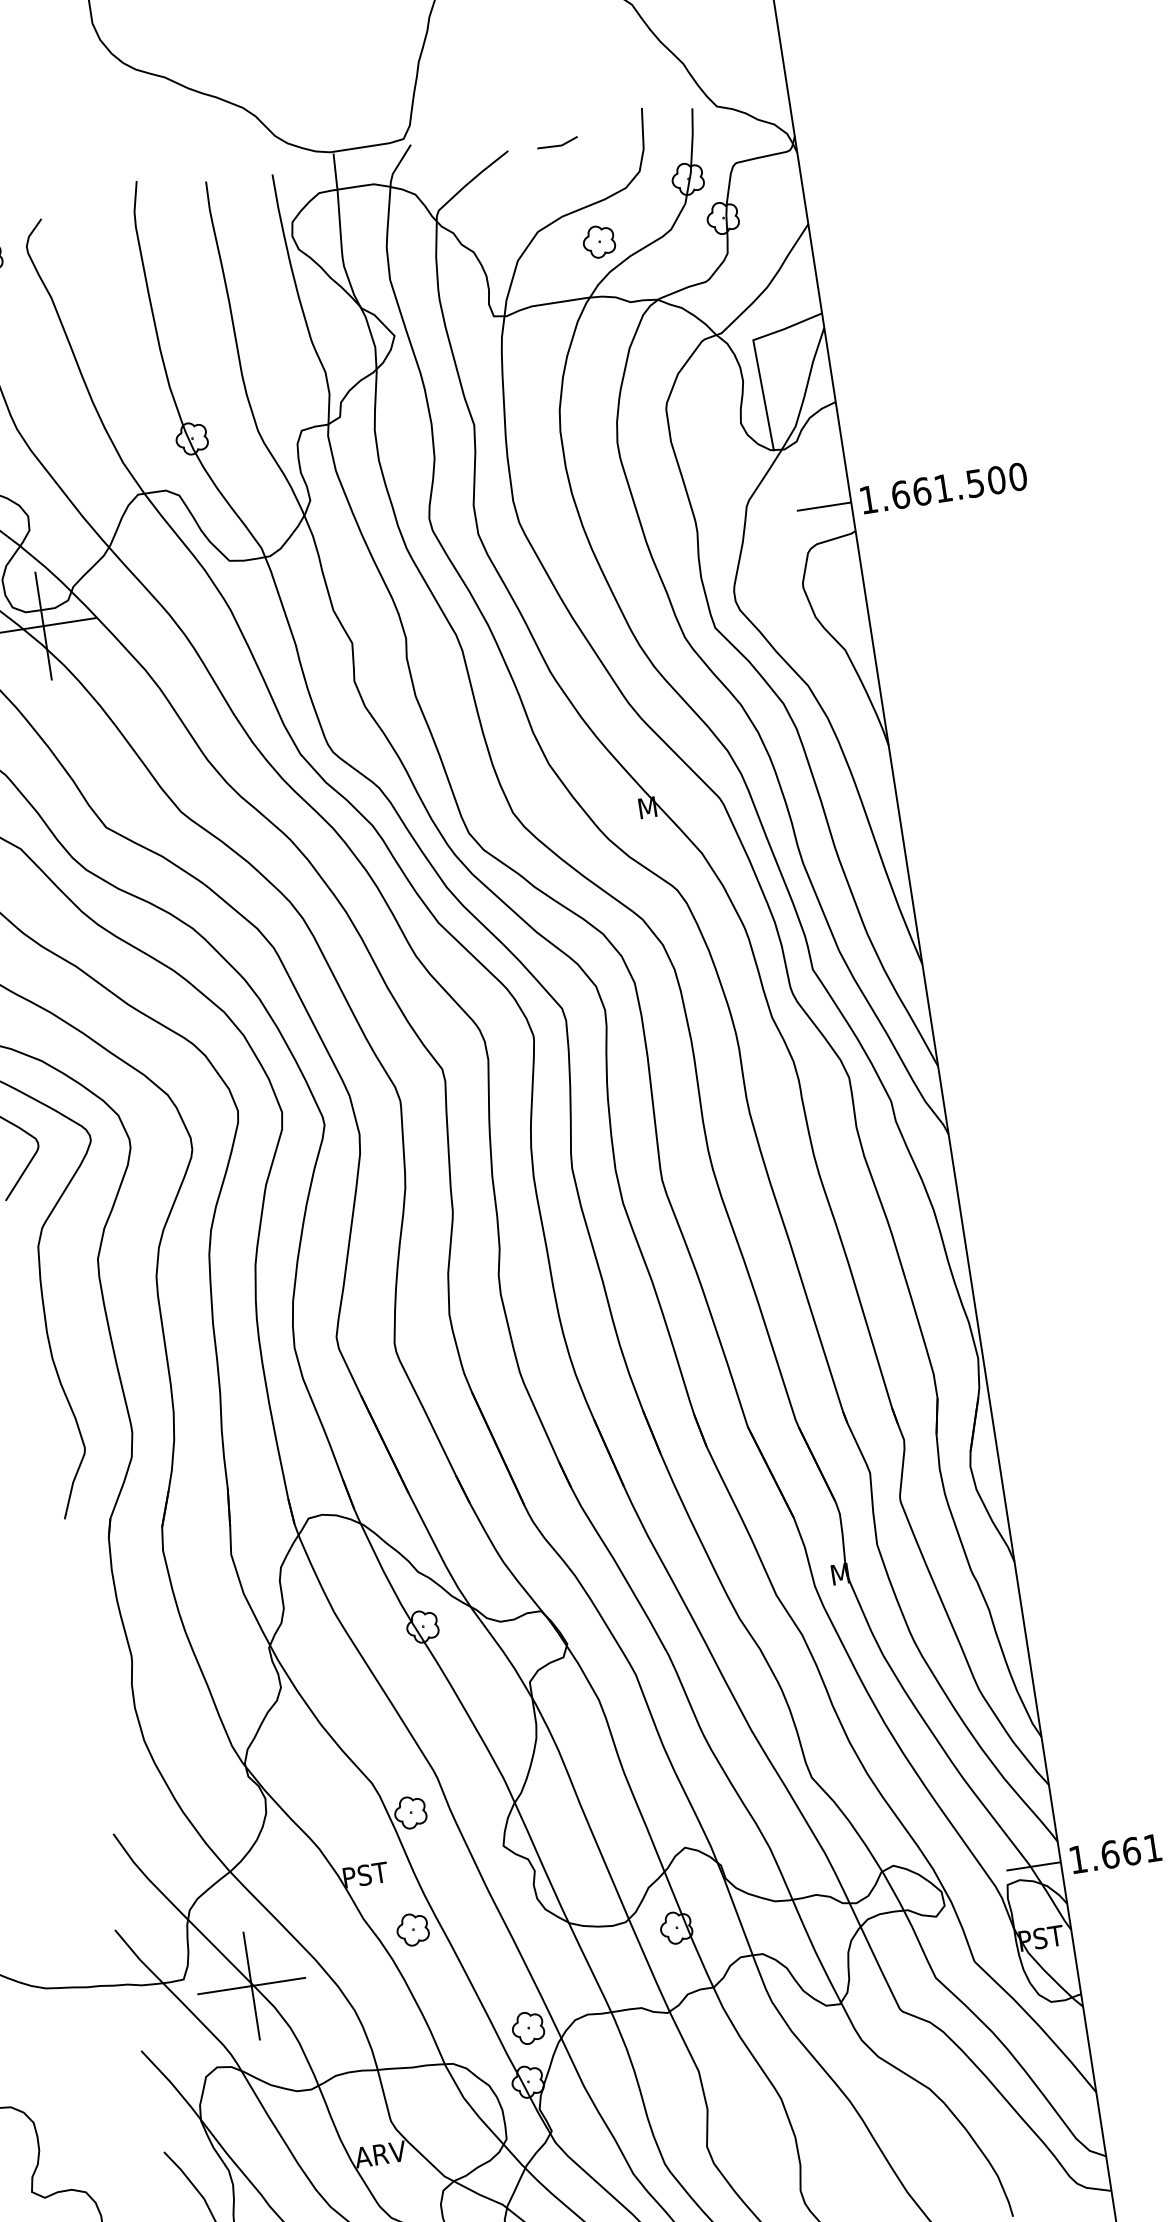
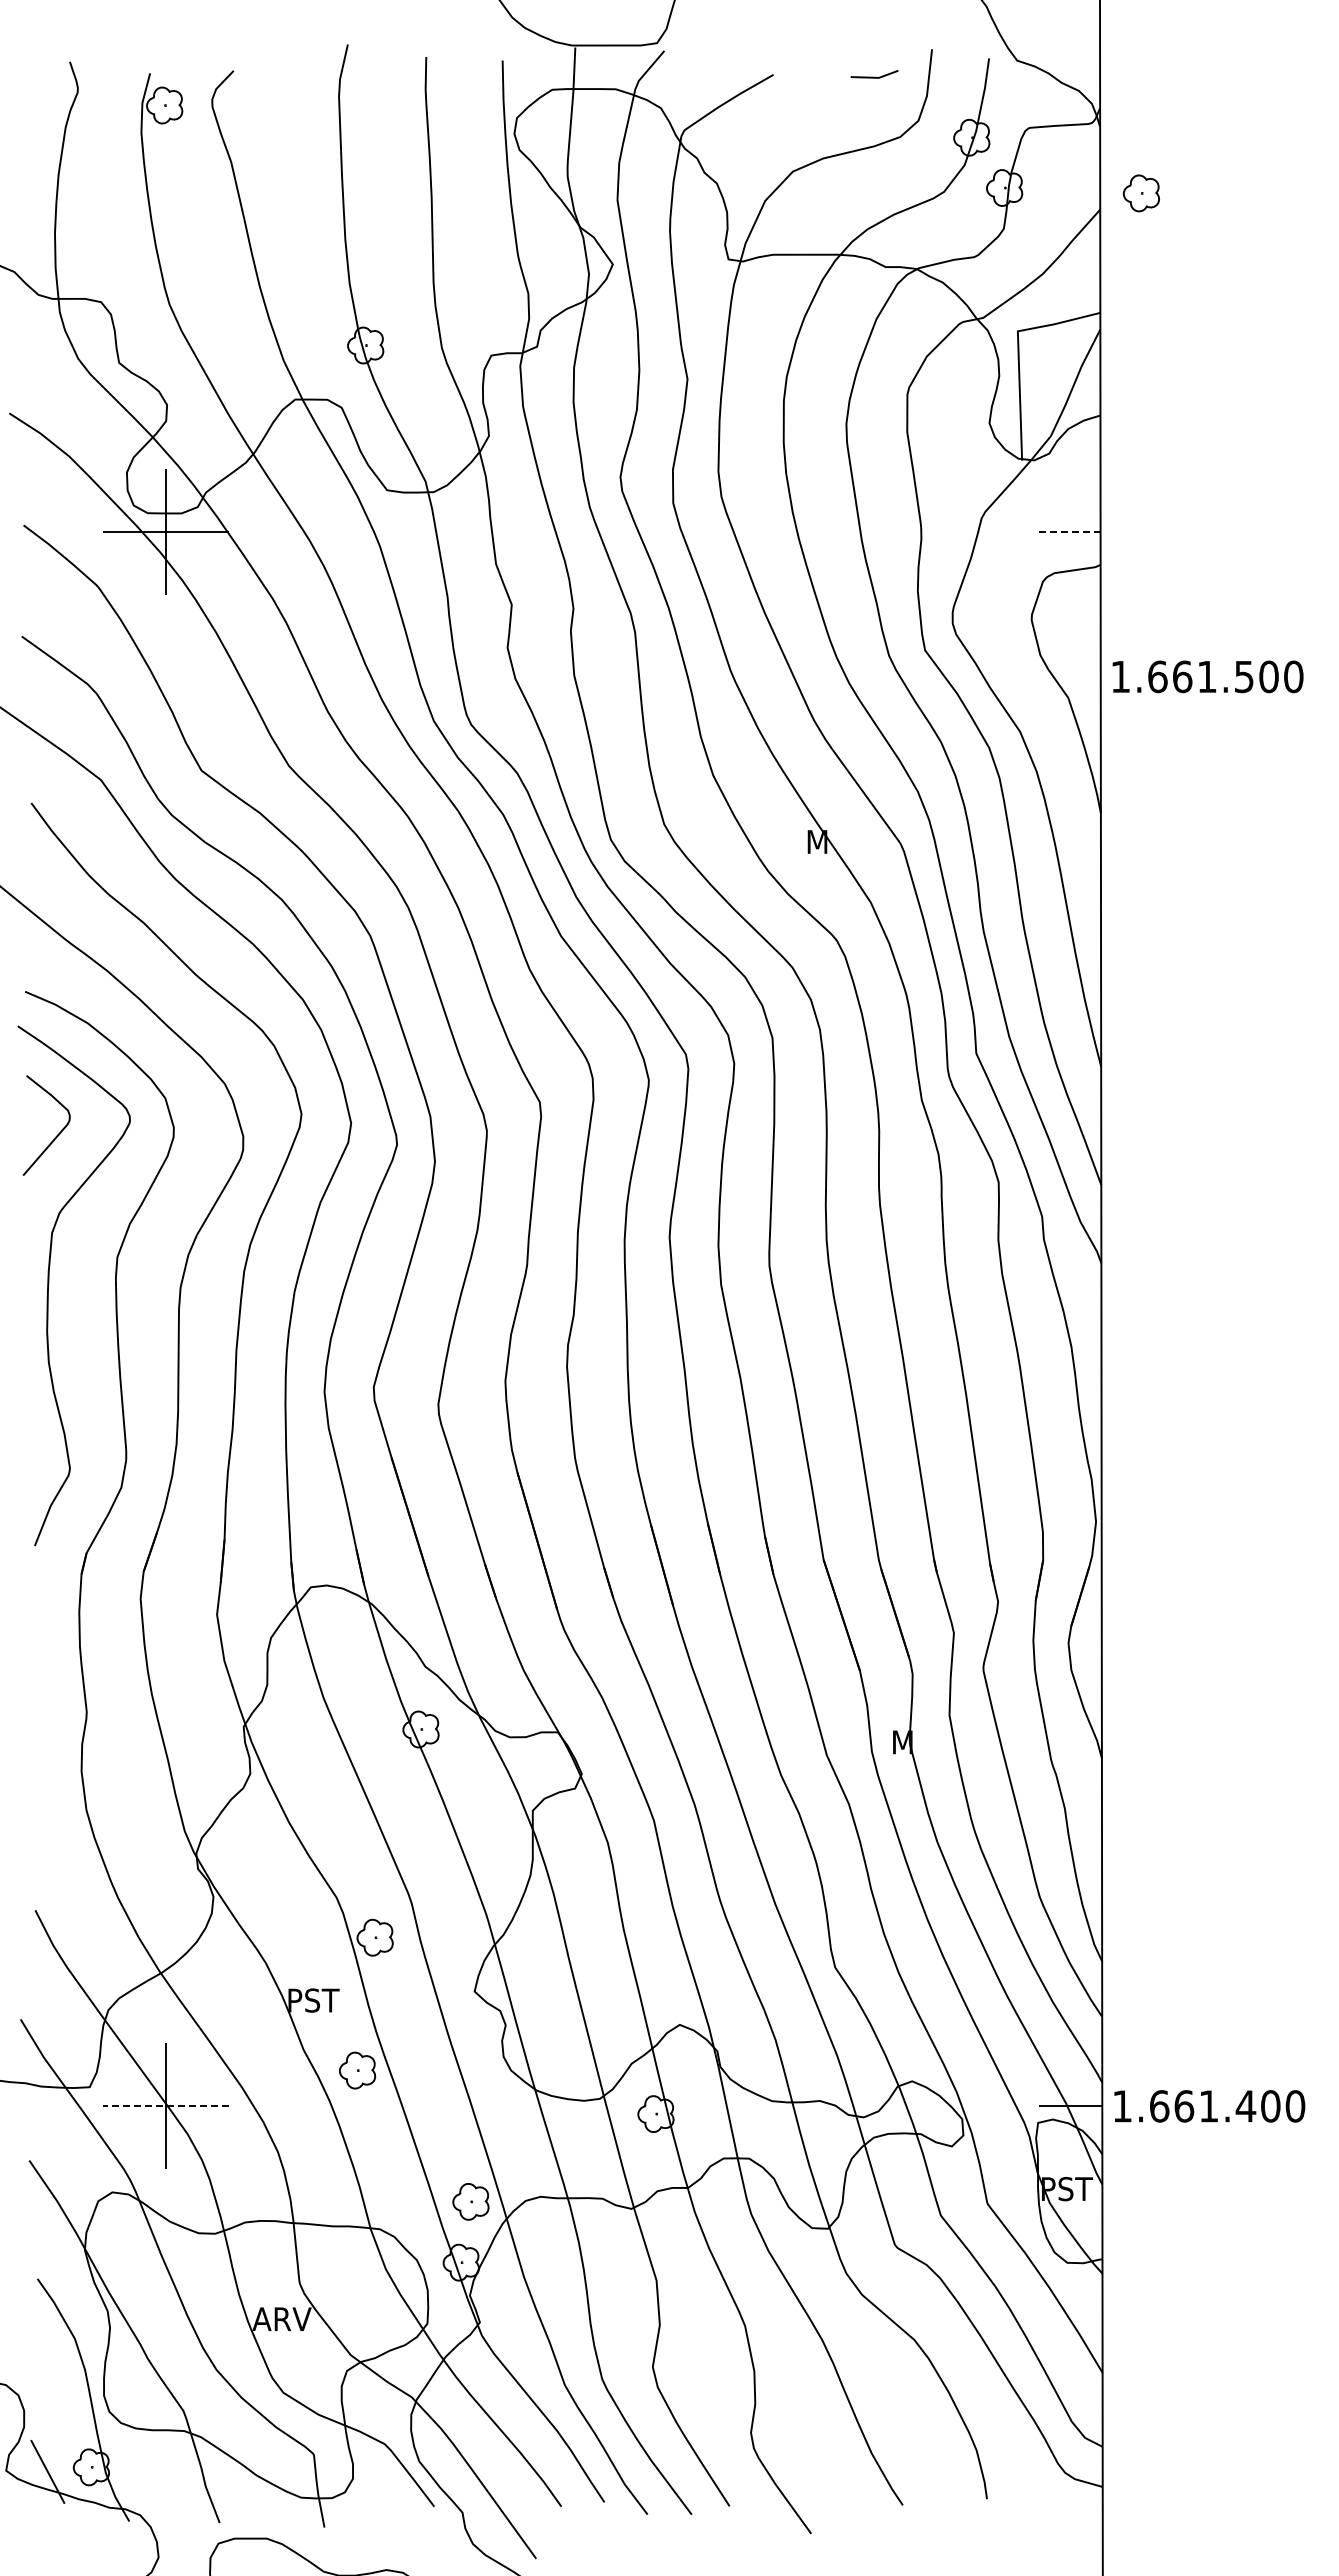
line: (557, 144) -> (874, 76), moved
part: (598, 242) -> (1140, 193), moved
text: (943, 488) -> (1207, 676), moved
line: (823, 506) -> (1068, 531), solid -> dashed
line: (251, 1986) -> (165, 2106), solid -> dashed

